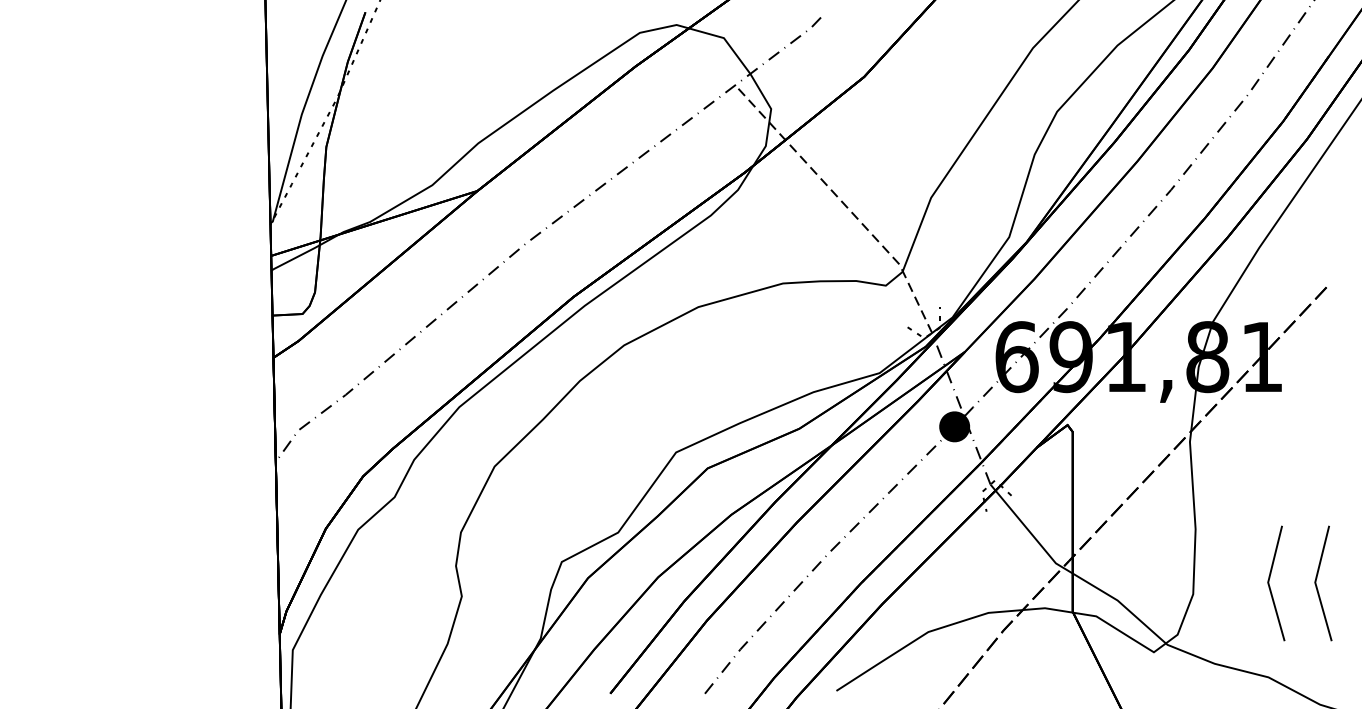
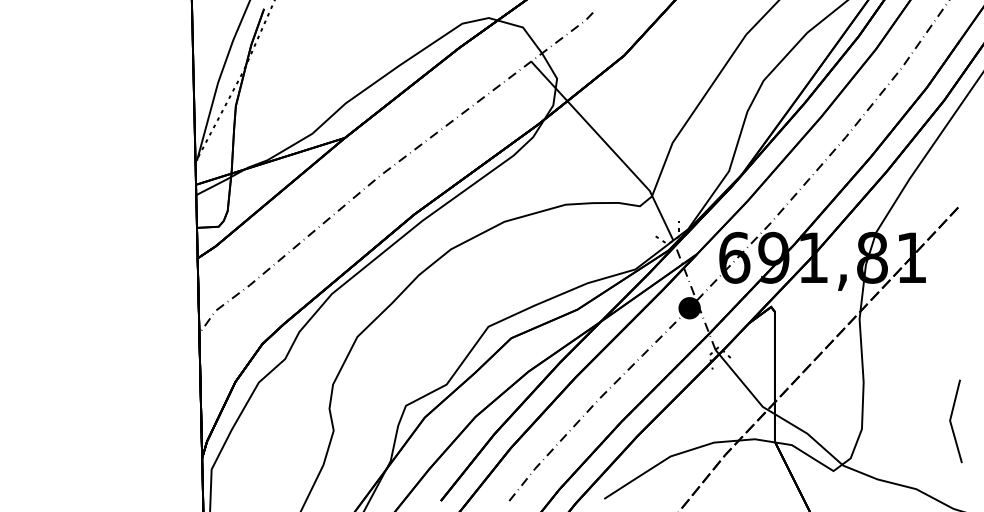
line: (842, 202) -> (608, 146), dashed -> solid
line: (1270, 583) -> (917, 421), removed

